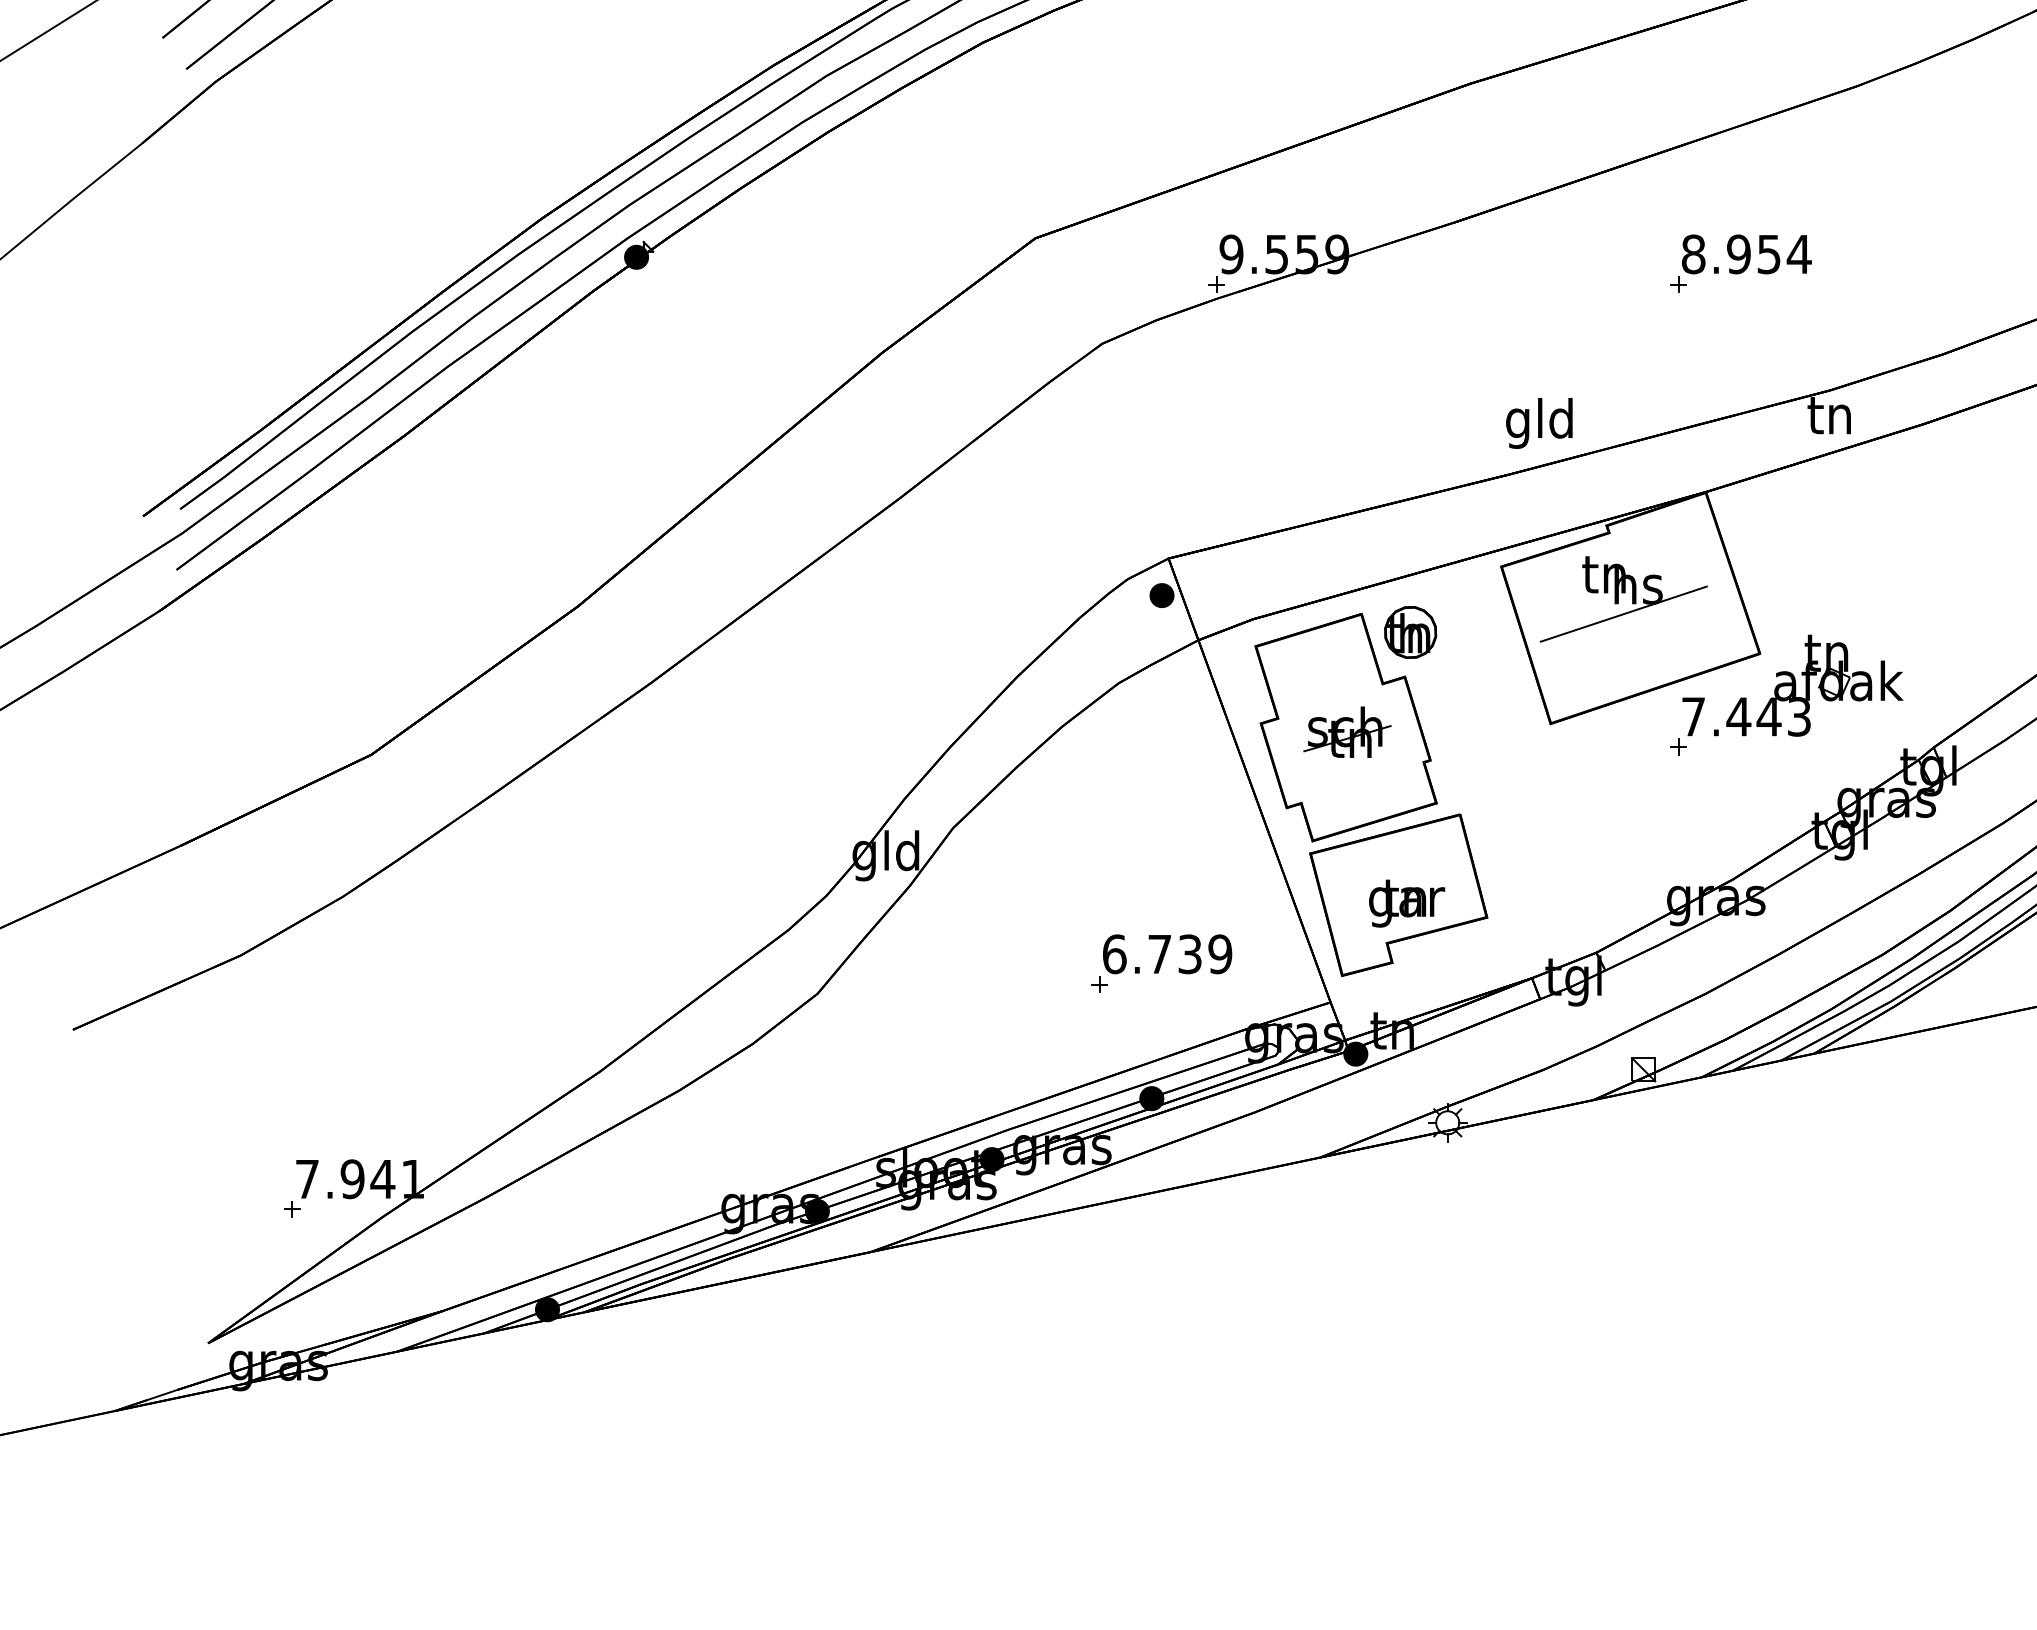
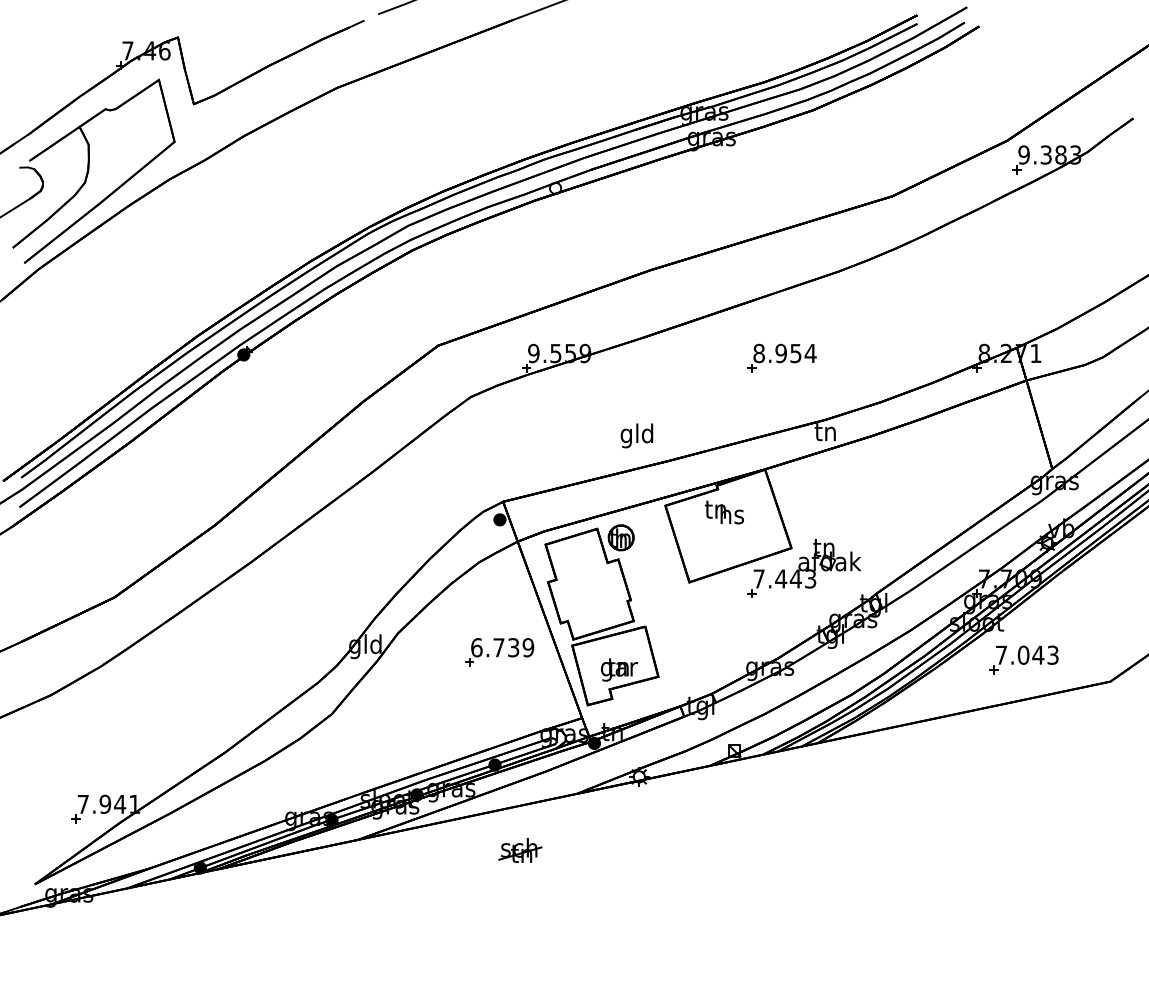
text: (1538, 422) -> (636, 435), moved
line: (1622, 613) -> (724, 528), removed
part: (1347, 732) -> (520, 850), moved
part: (1161, 964) -> (499, 652), moved

